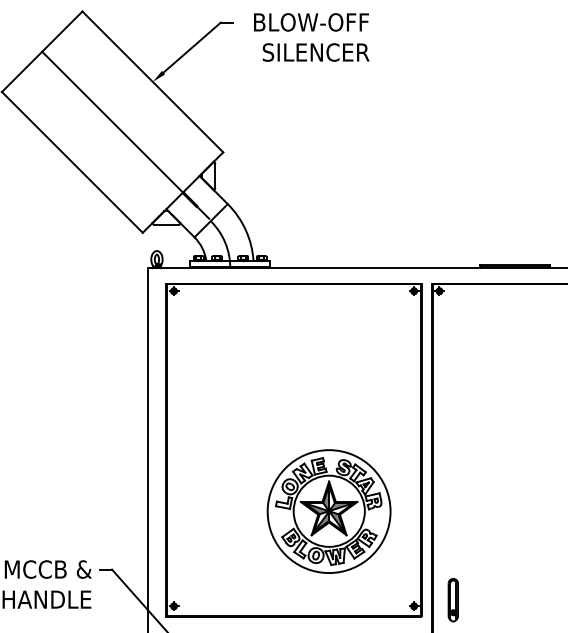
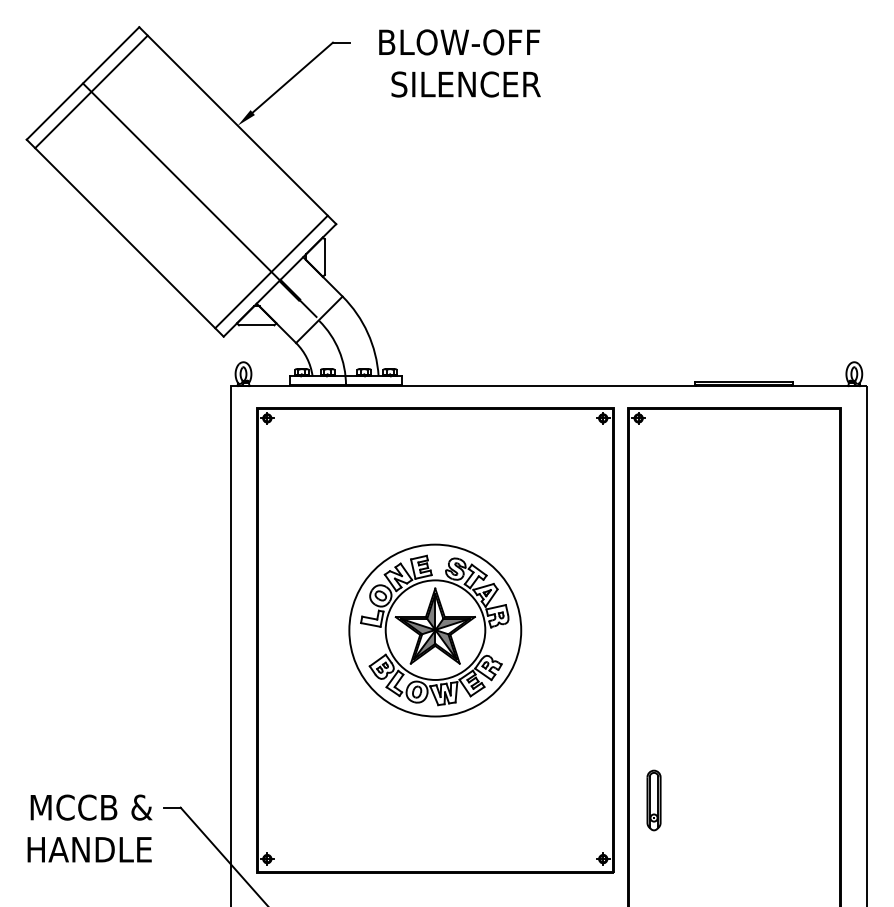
line: (48, 57) -> (91, 91), added
line: (176, 186) -> (271, 271), added
part: (329, 511) -> (435, 630), moved
part: (452, 600) -> (653, 800), moved

